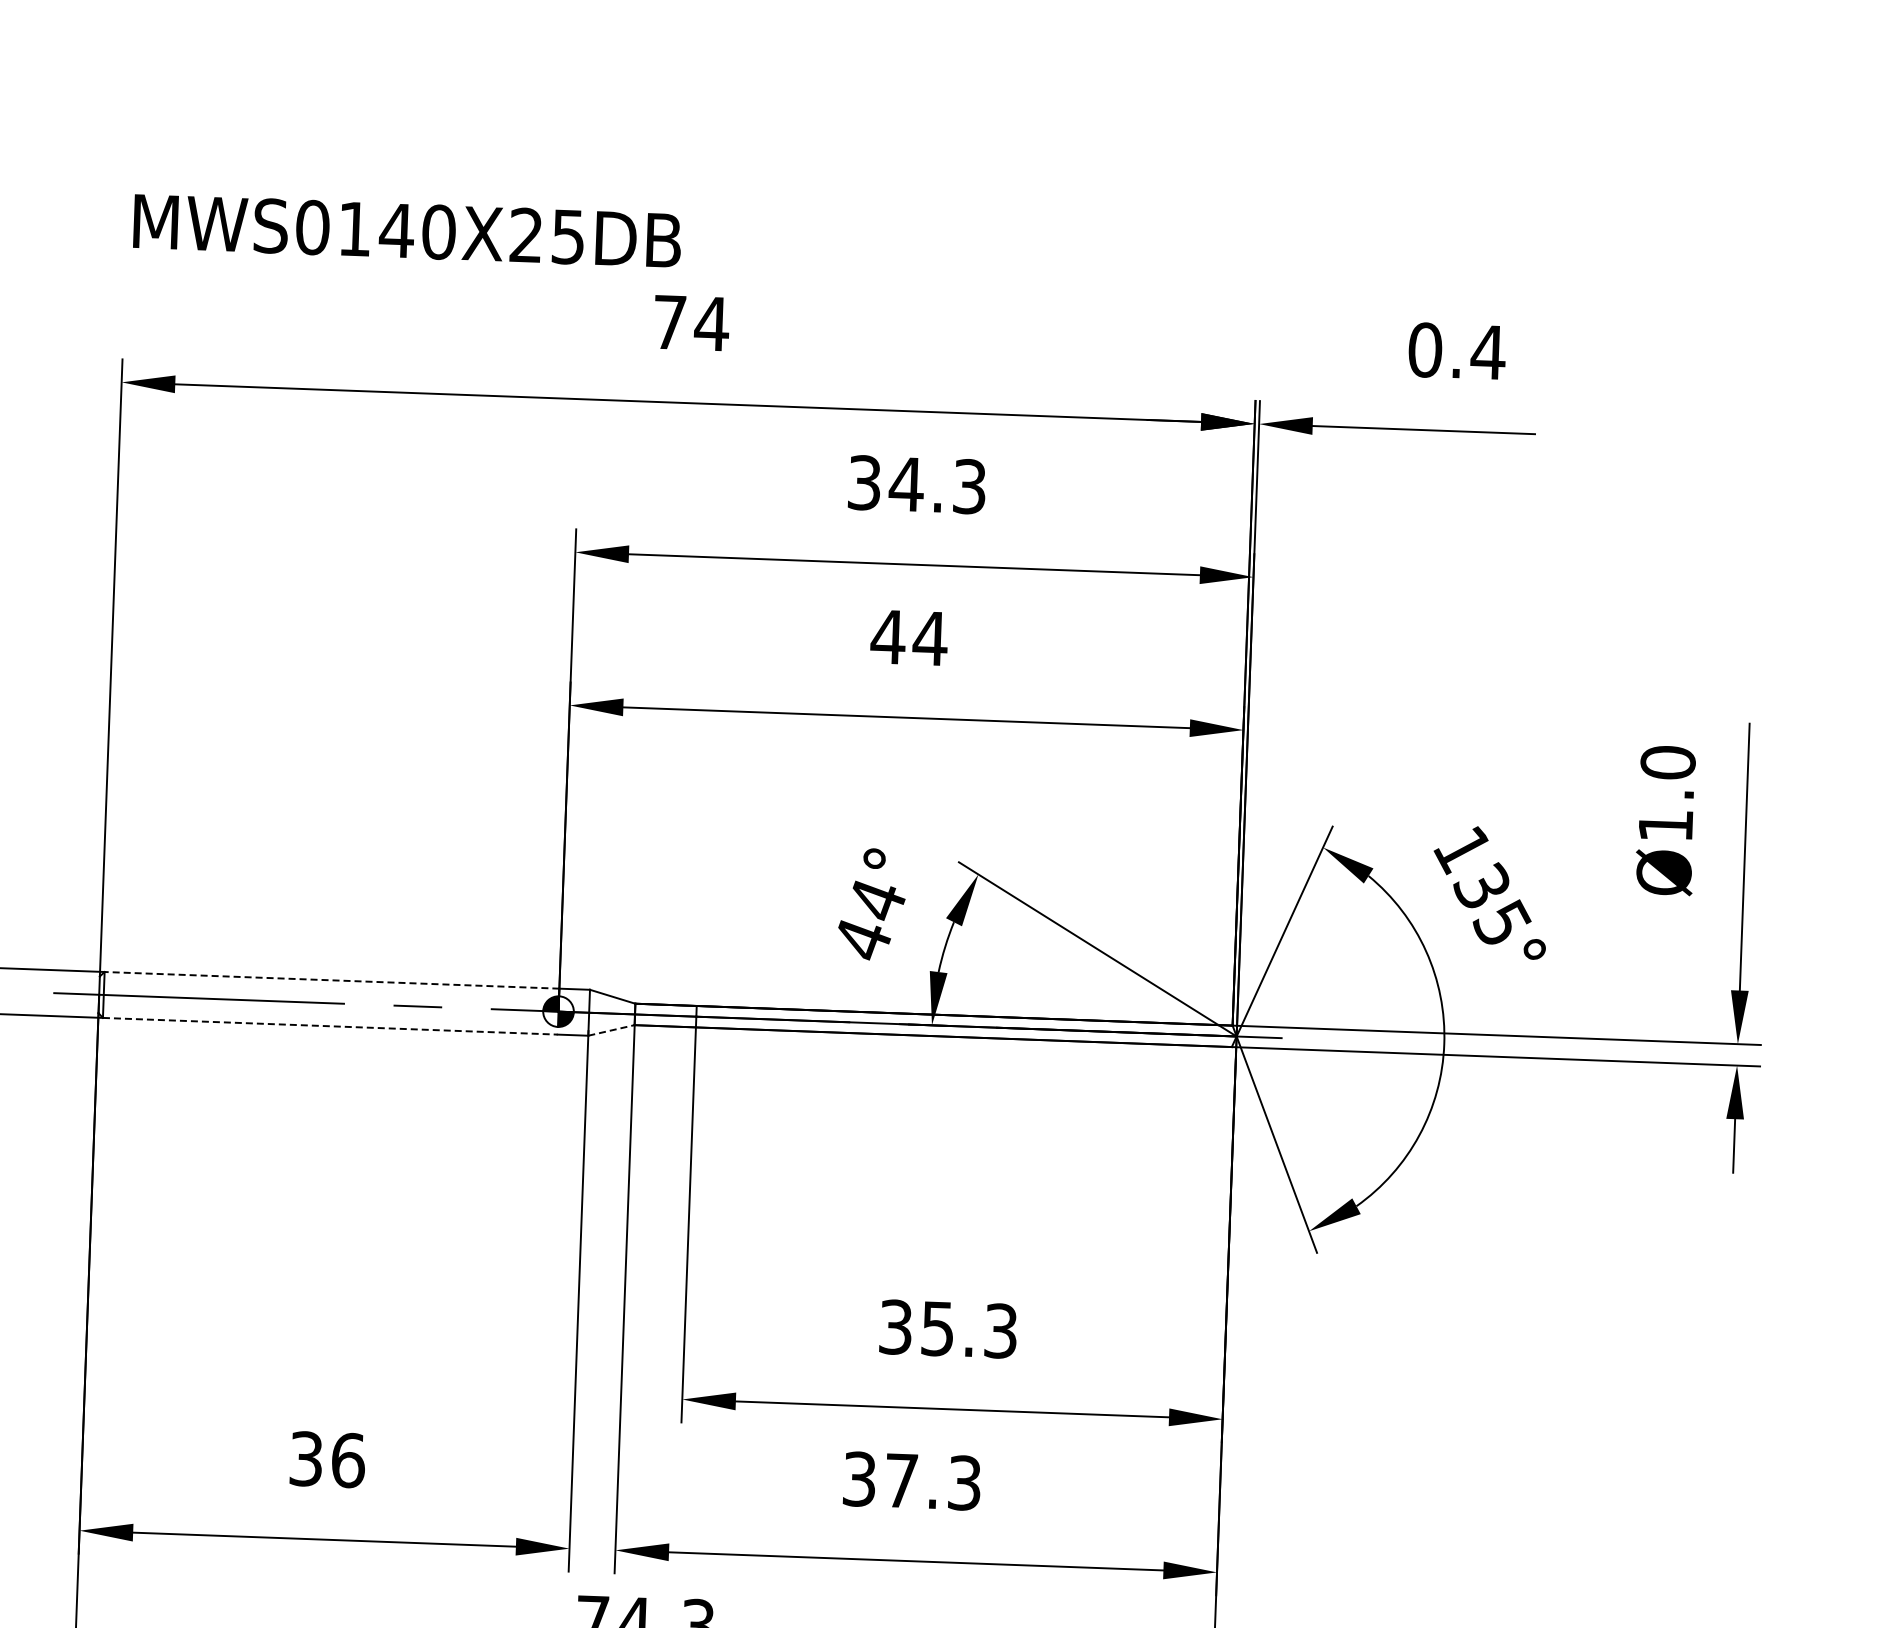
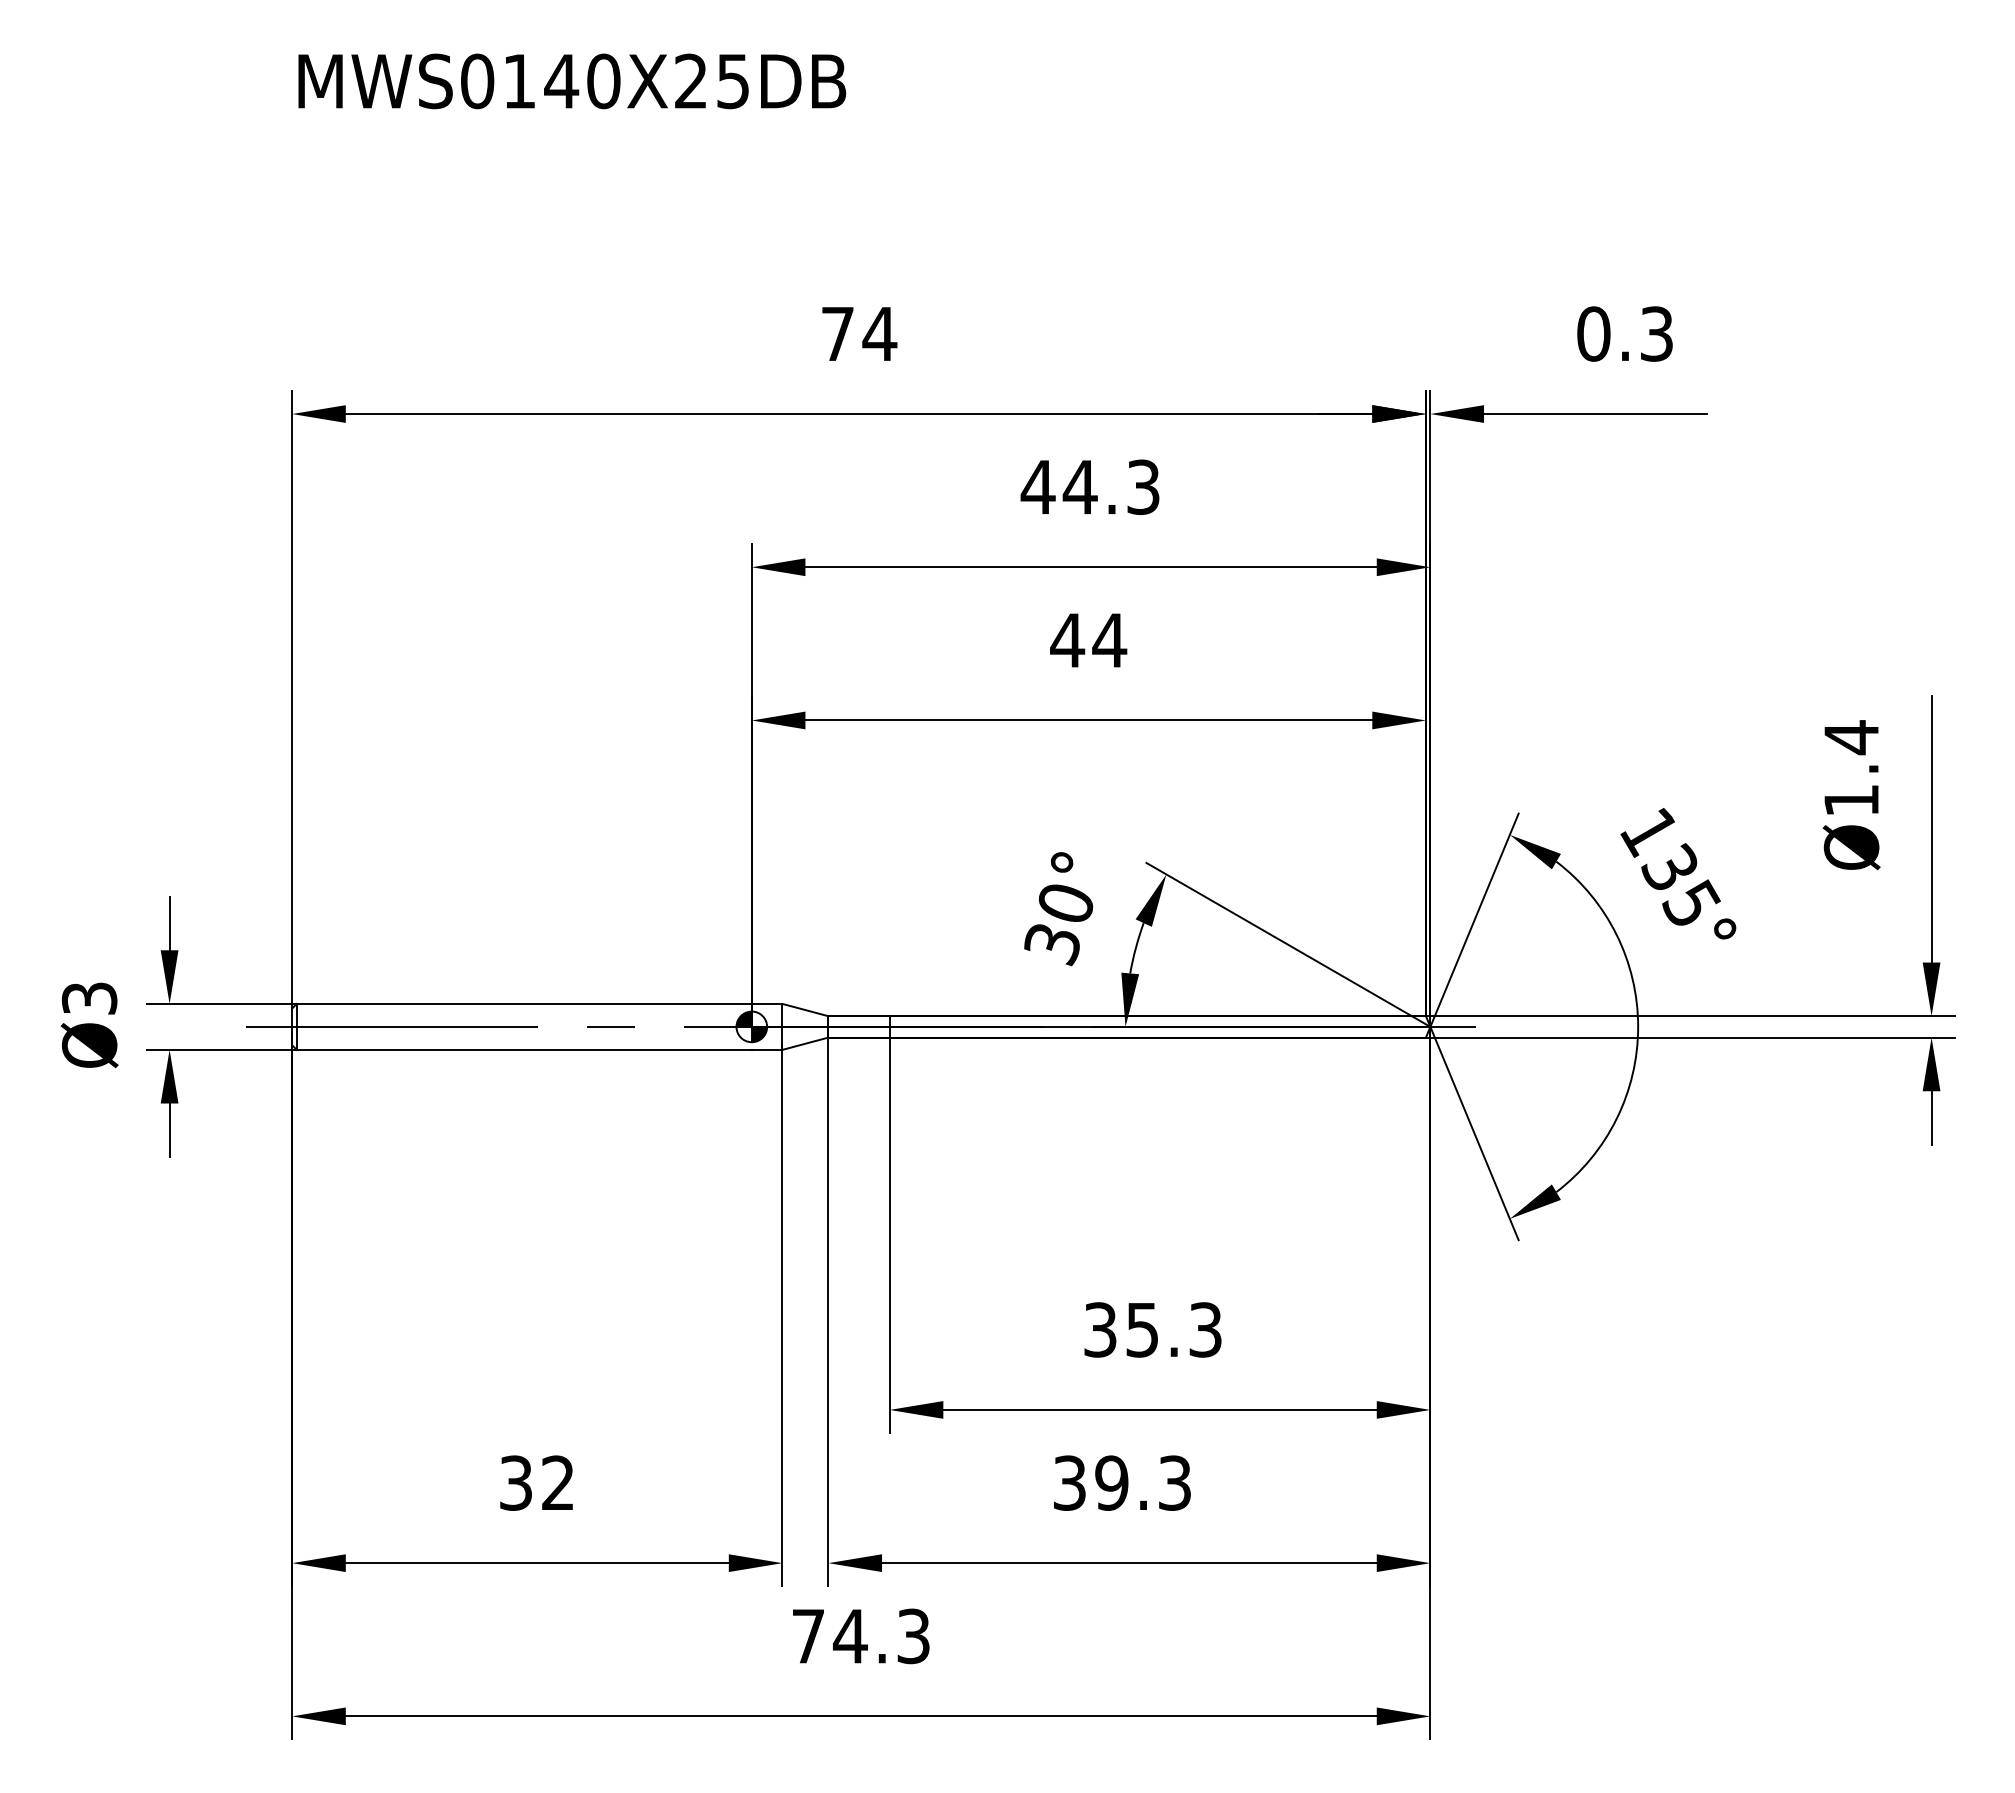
text: (407, 231) -> (572, 81), moved
text: (1488, 351) -> (1656, 333), 0.4 -> 0.3
text: (863, 483) -> (1037, 487), 34.3 -> 44.3
text: (1668, 762) -> (1851, 737), Ø1.0 -> Ø1.4
text: (869, 921) -> (1059, 925), 44° -> 30°
line: (332, 979) -> (524, 1003), dashed -> solid
line: (330, 1025) -> (524, 1049), dashed -> solid
line: (611, 1030) -> (805, 1043), dashed -> solid
text: (348, 1459) -> (558, 1482), 36 -> 32
text: (901, 1480) -> (1111, 1482), 37.3 -> 39.3

